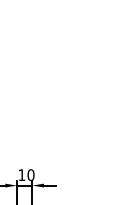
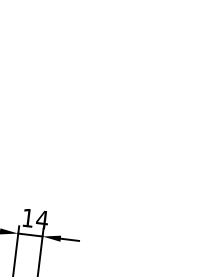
text: (30, 175) -> (41, 220), 10 -> 14

